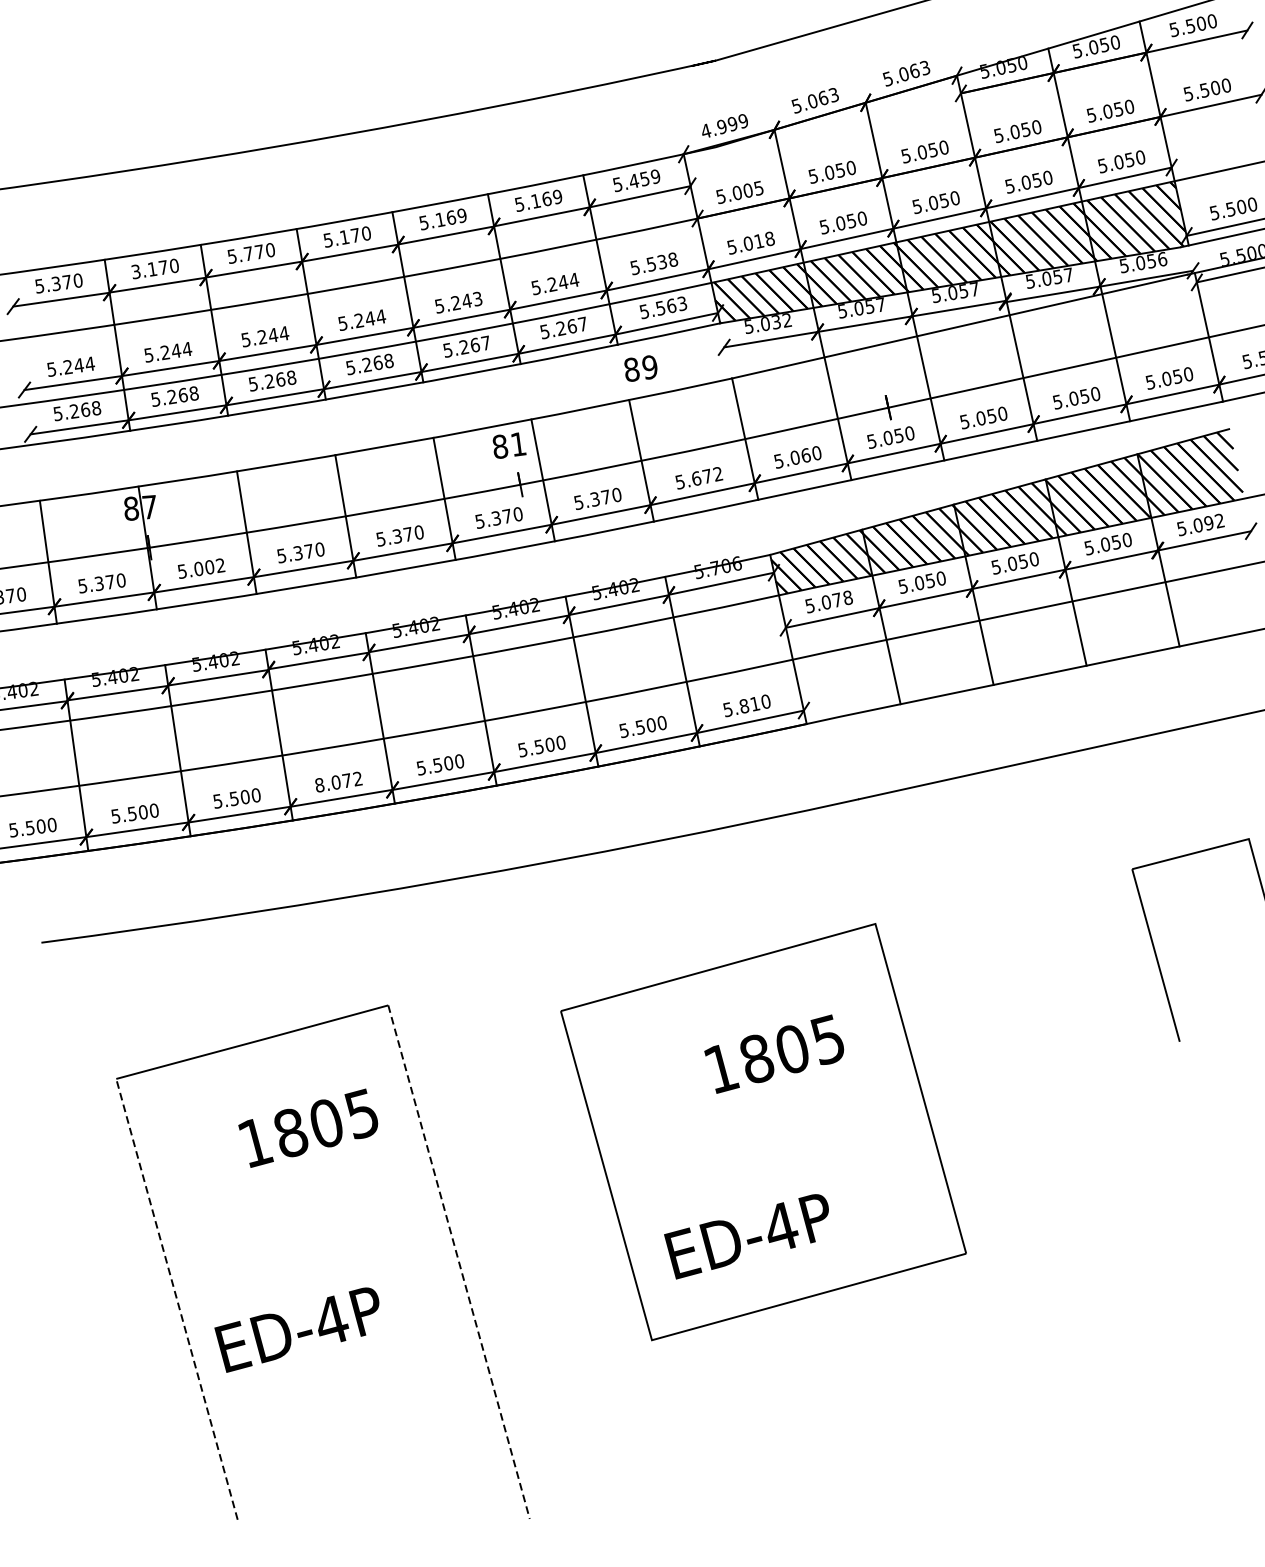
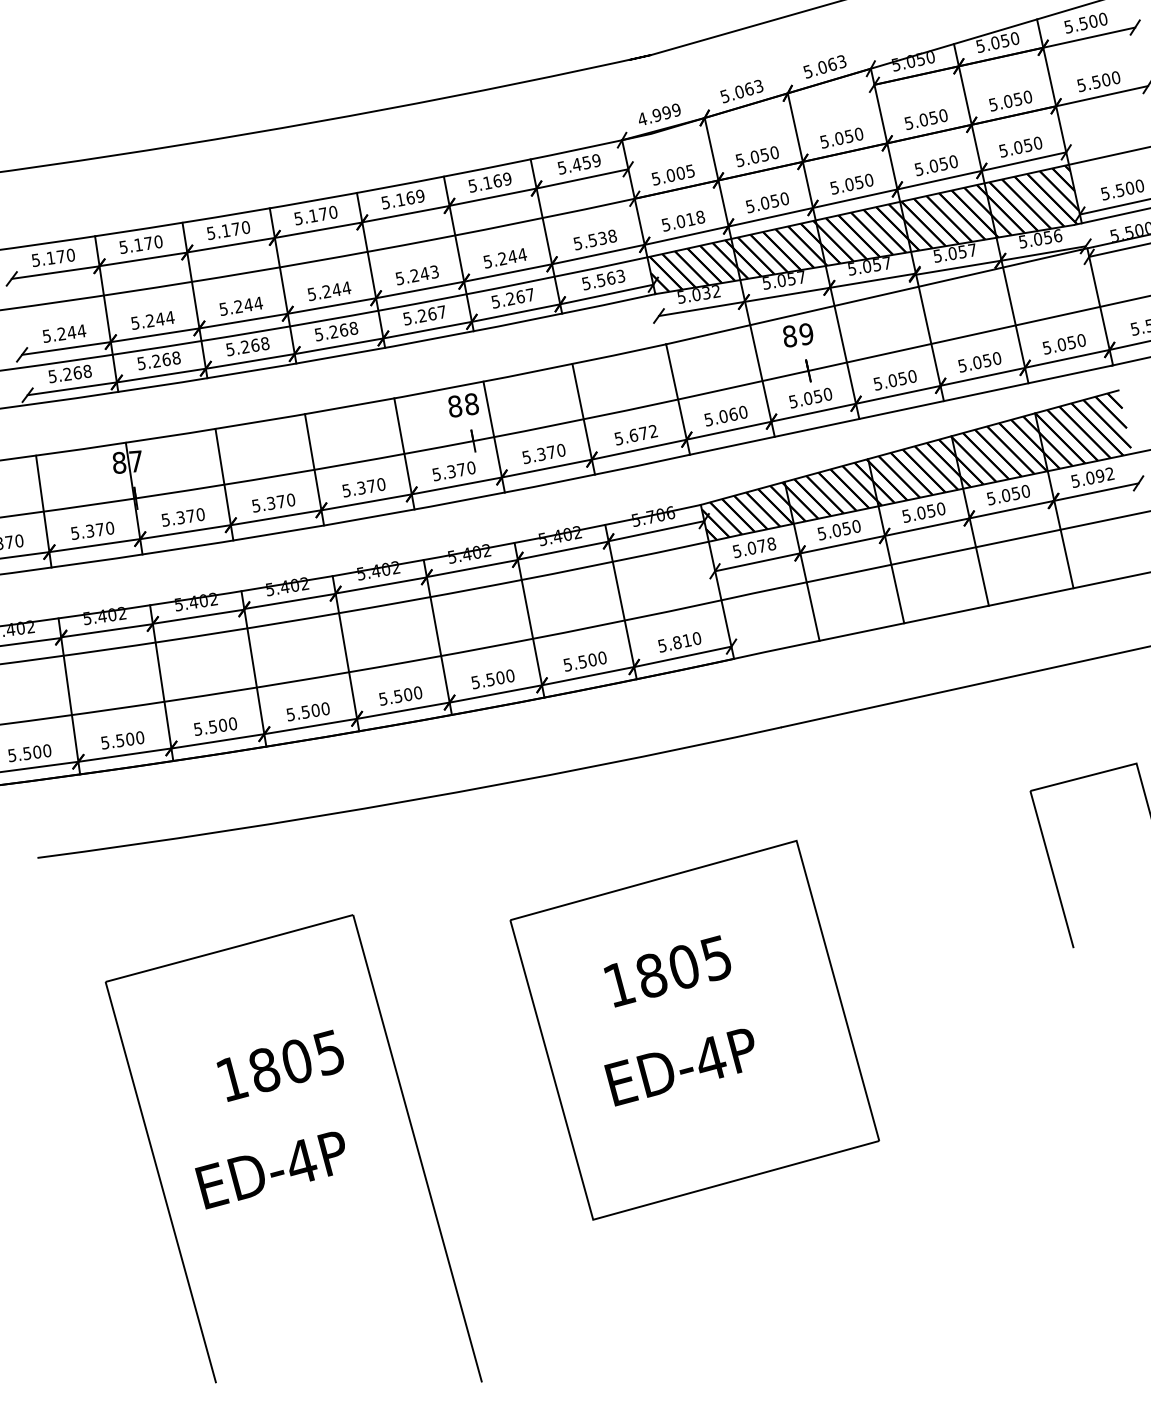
text: (247, 253) -> (225, 230), 5.770 -> 5.170
text: (135, 269) -> (123, 245), 3.170 -> 5.170
text: (55, 283) -> (50, 257), 5.370 -> 5.170
text: (641, 368) -> (798, 335), moved
text: (519, 444) -> (472, 404), 81 -> 88
text: (209, 567) -> (190, 516), 5.002 -> 5.370
text: (338, 781) -> (307, 711), 8.072 -> 5.500
text: (774, 1054) -> (667, 971), moved
text: (307, 1127) -> (279, 1065), moved
text: (746, 1236) -> (679, 1067), moved
line: (458, 1263) -> (417, 1149), dashed -> solid
line: (176, 1299) -> (160, 1182), dashed -> solid
text: (296, 1330) -> (269, 1170), moved

